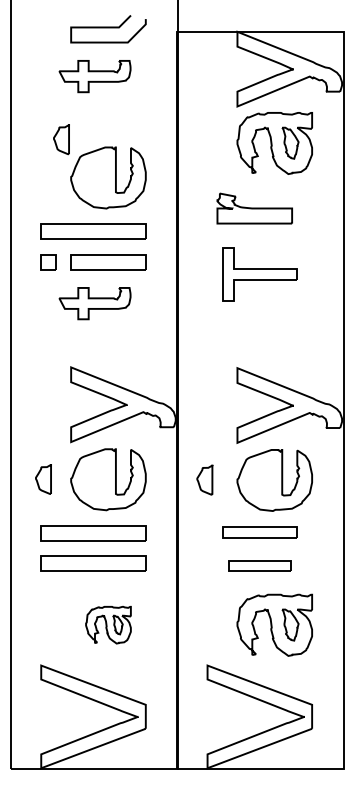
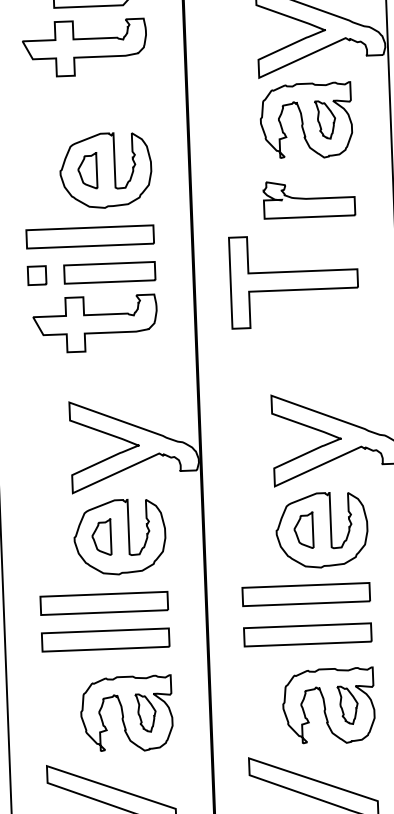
part: (94, 76) -> (84, 48), size x1.43
part: (61, 139) -> (87, 170), moved
part: (254, 208) -> (308, 198), moved
part: (259, 274) -> (293, 280), size x1.43
part: (94, 303) -> (94, 323), size x1.43
part: (43, 479) -> (101, 537), moved
part: (204, 479) -> (303, 529), moved
part: (259, 532) -> (305, 594), size x1.43
part: (259, 565) -> (307, 634), size x1.67
part: (108, 624) -> (126, 713), size x1.67

